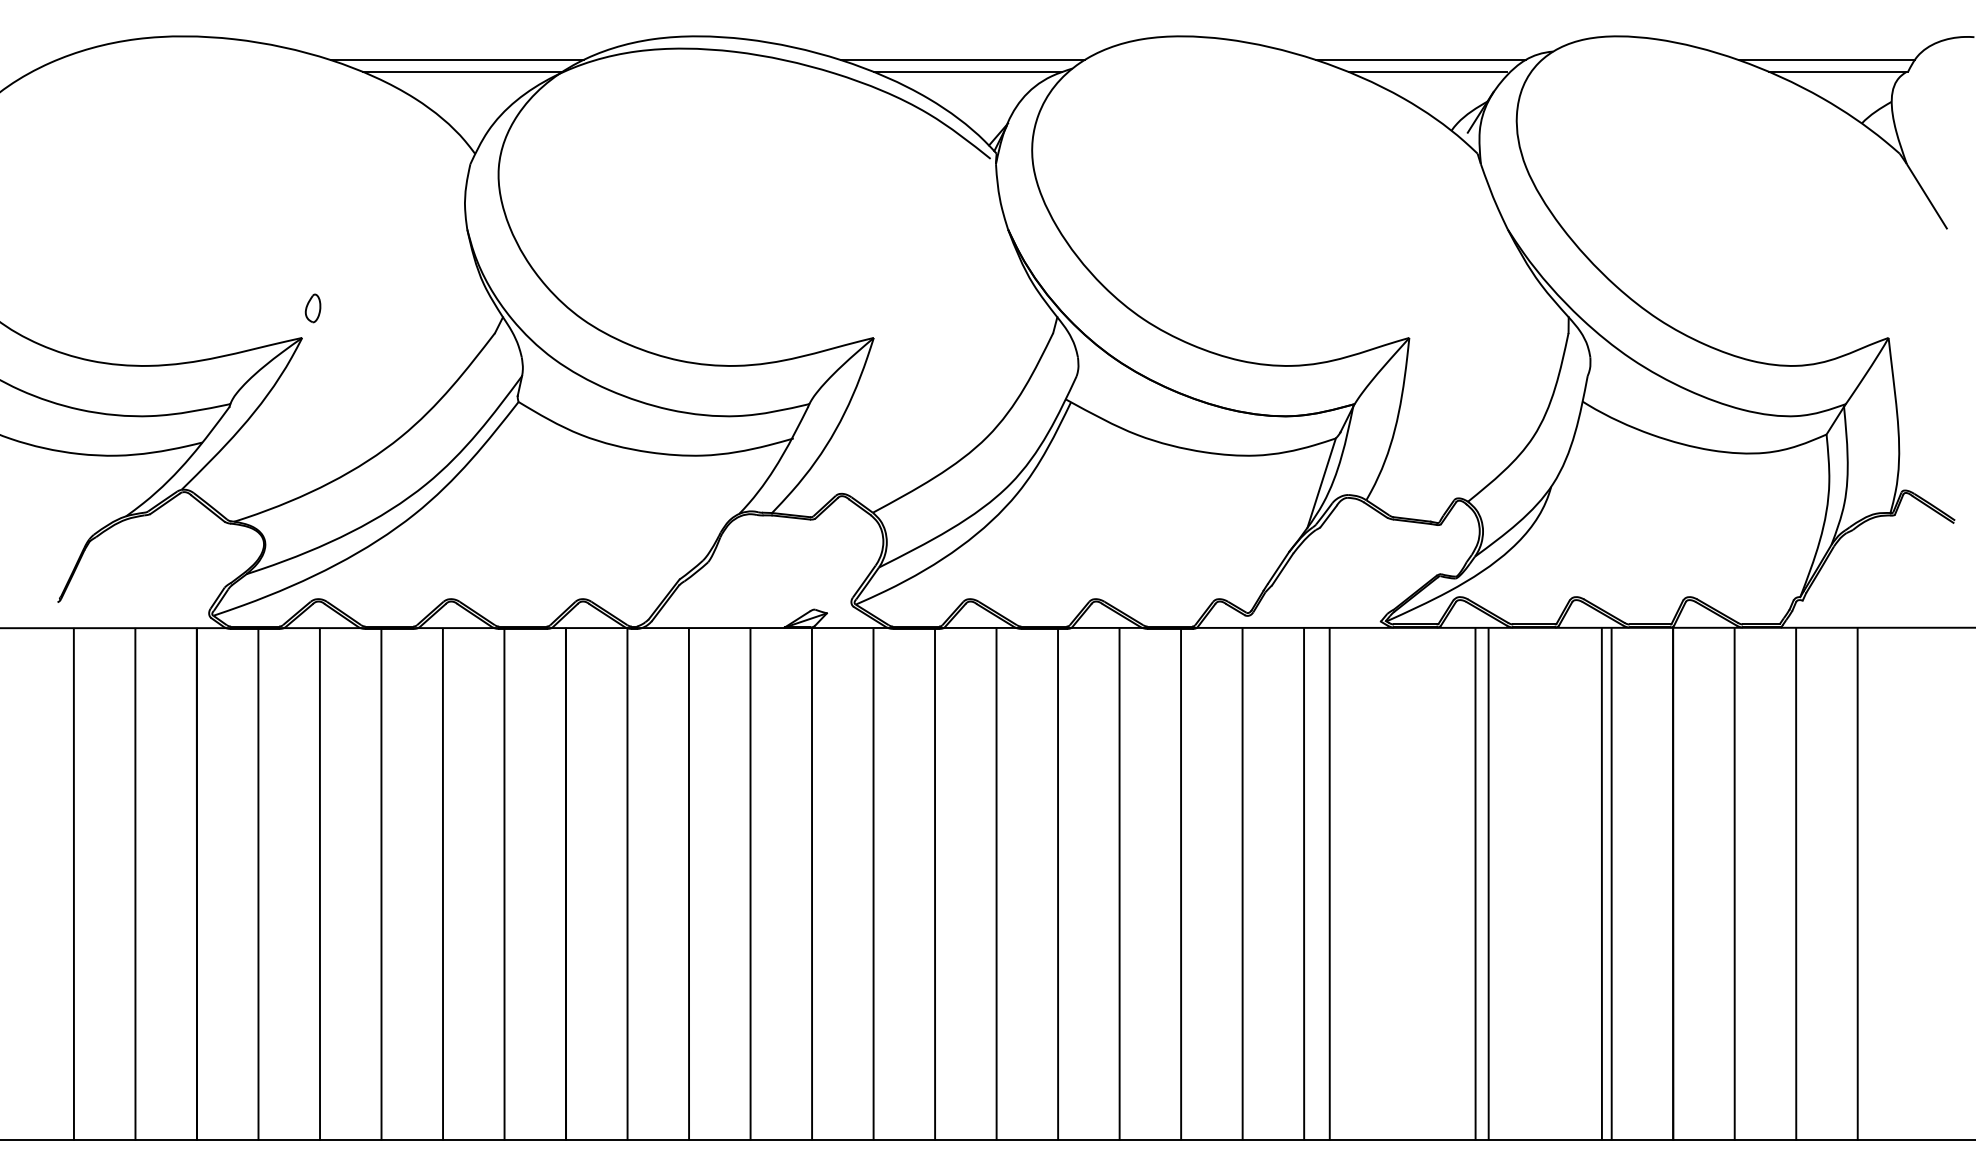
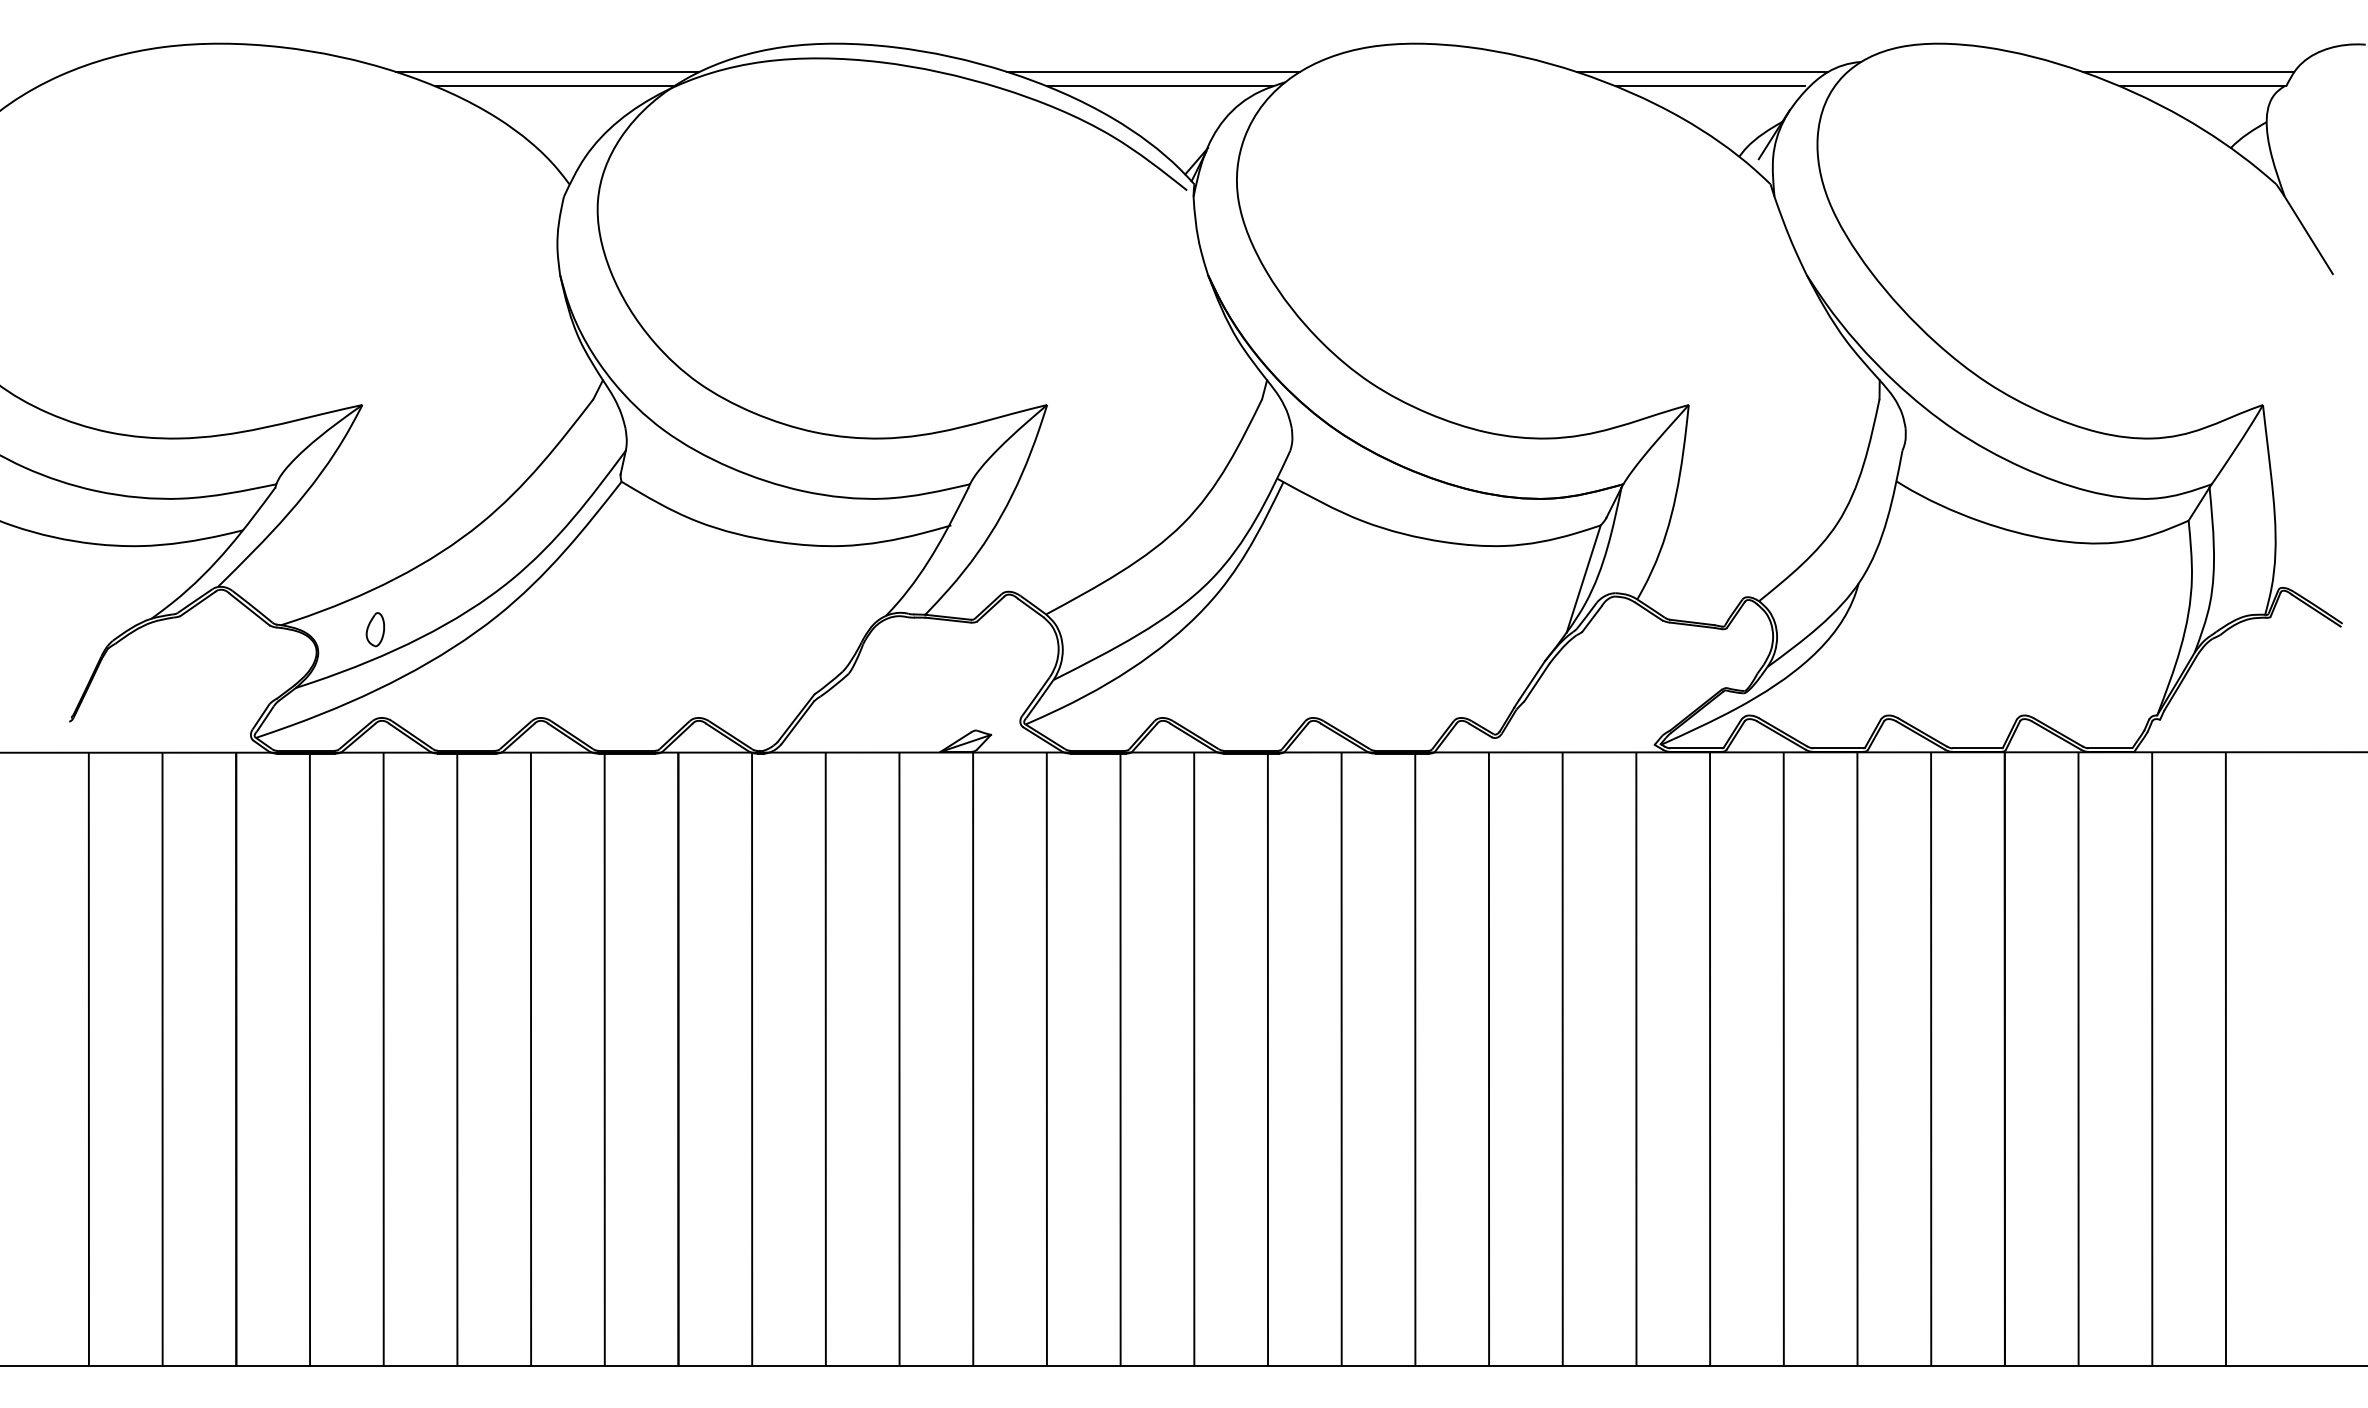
part: (312, 308) -> (374, 629), moved
line: (1329, 884) -> (1636, 1059), moved
line: (1475, 884) -> (1710, 1059), moved
line: (1601, 884) -> (1857, 1059), moved

